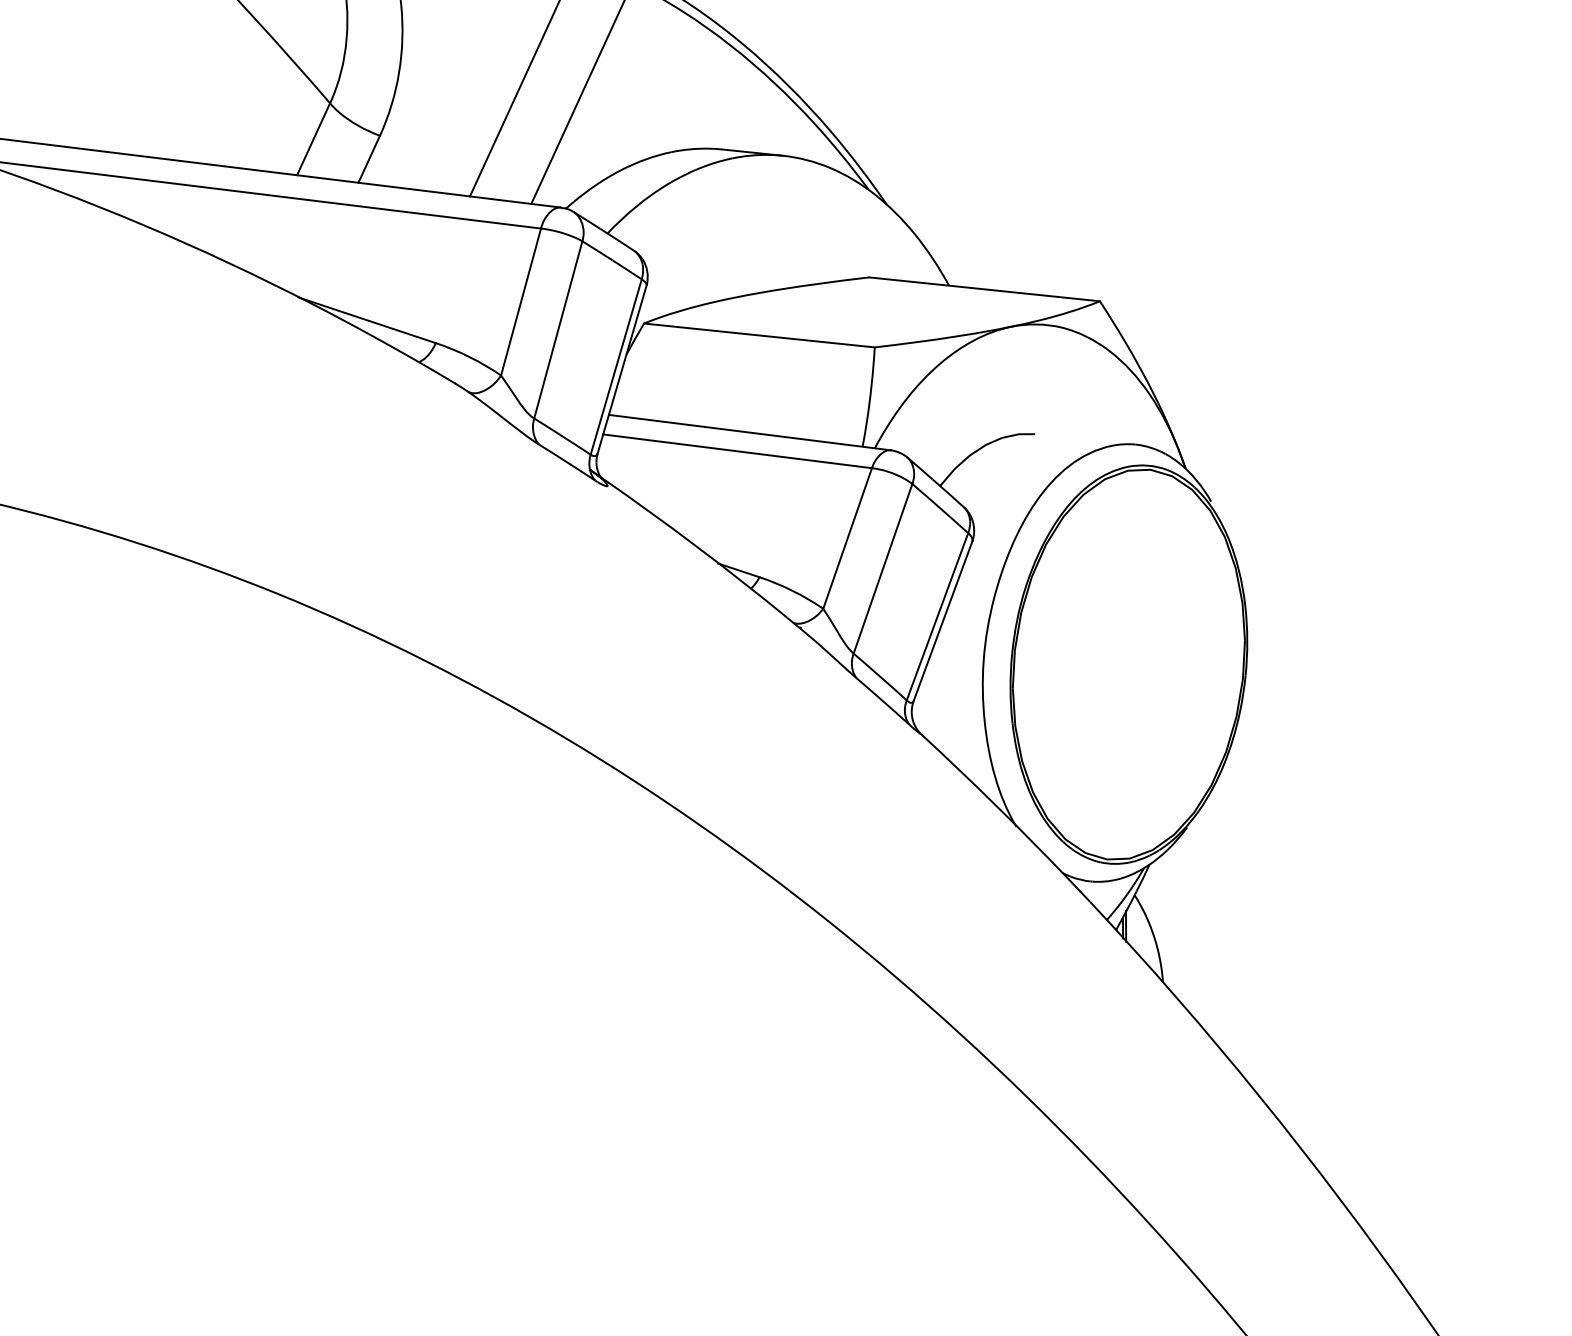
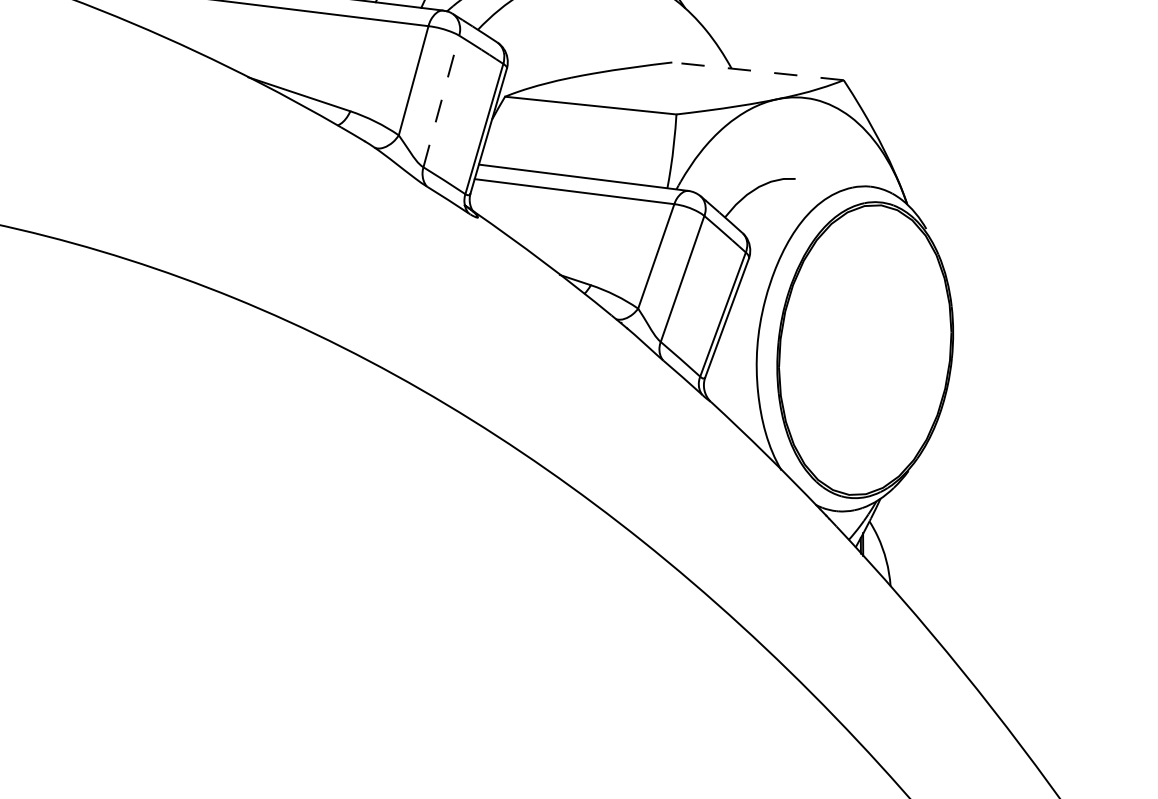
line: (984, 289) -> (757, 71), solid -> dashed
line: (558, 329) -> (441, 101), solid -> dashed

